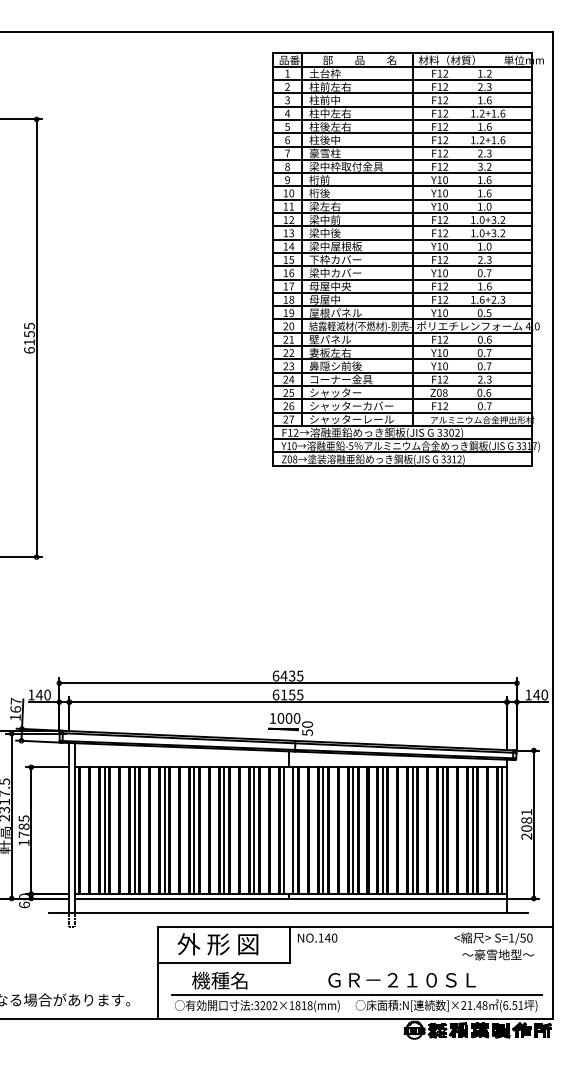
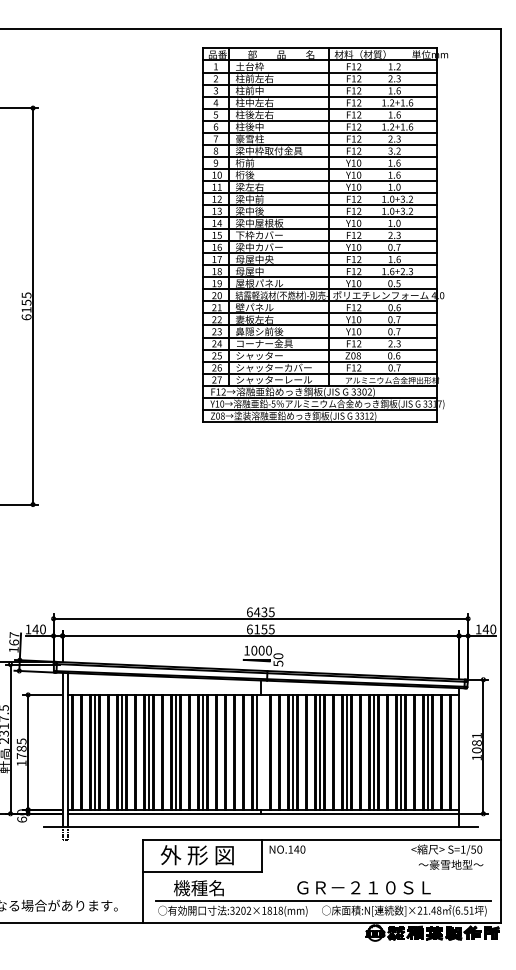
part: (407, 259) -> (324, 235), moved
line: (254, 830) -> (230, 752), removed
line: (293, 830) -> (265, 752), removed
line: (502, 830) -> (454, 752), removed
text: (526, 836) -> (476, 757), 2081 -> 1081

